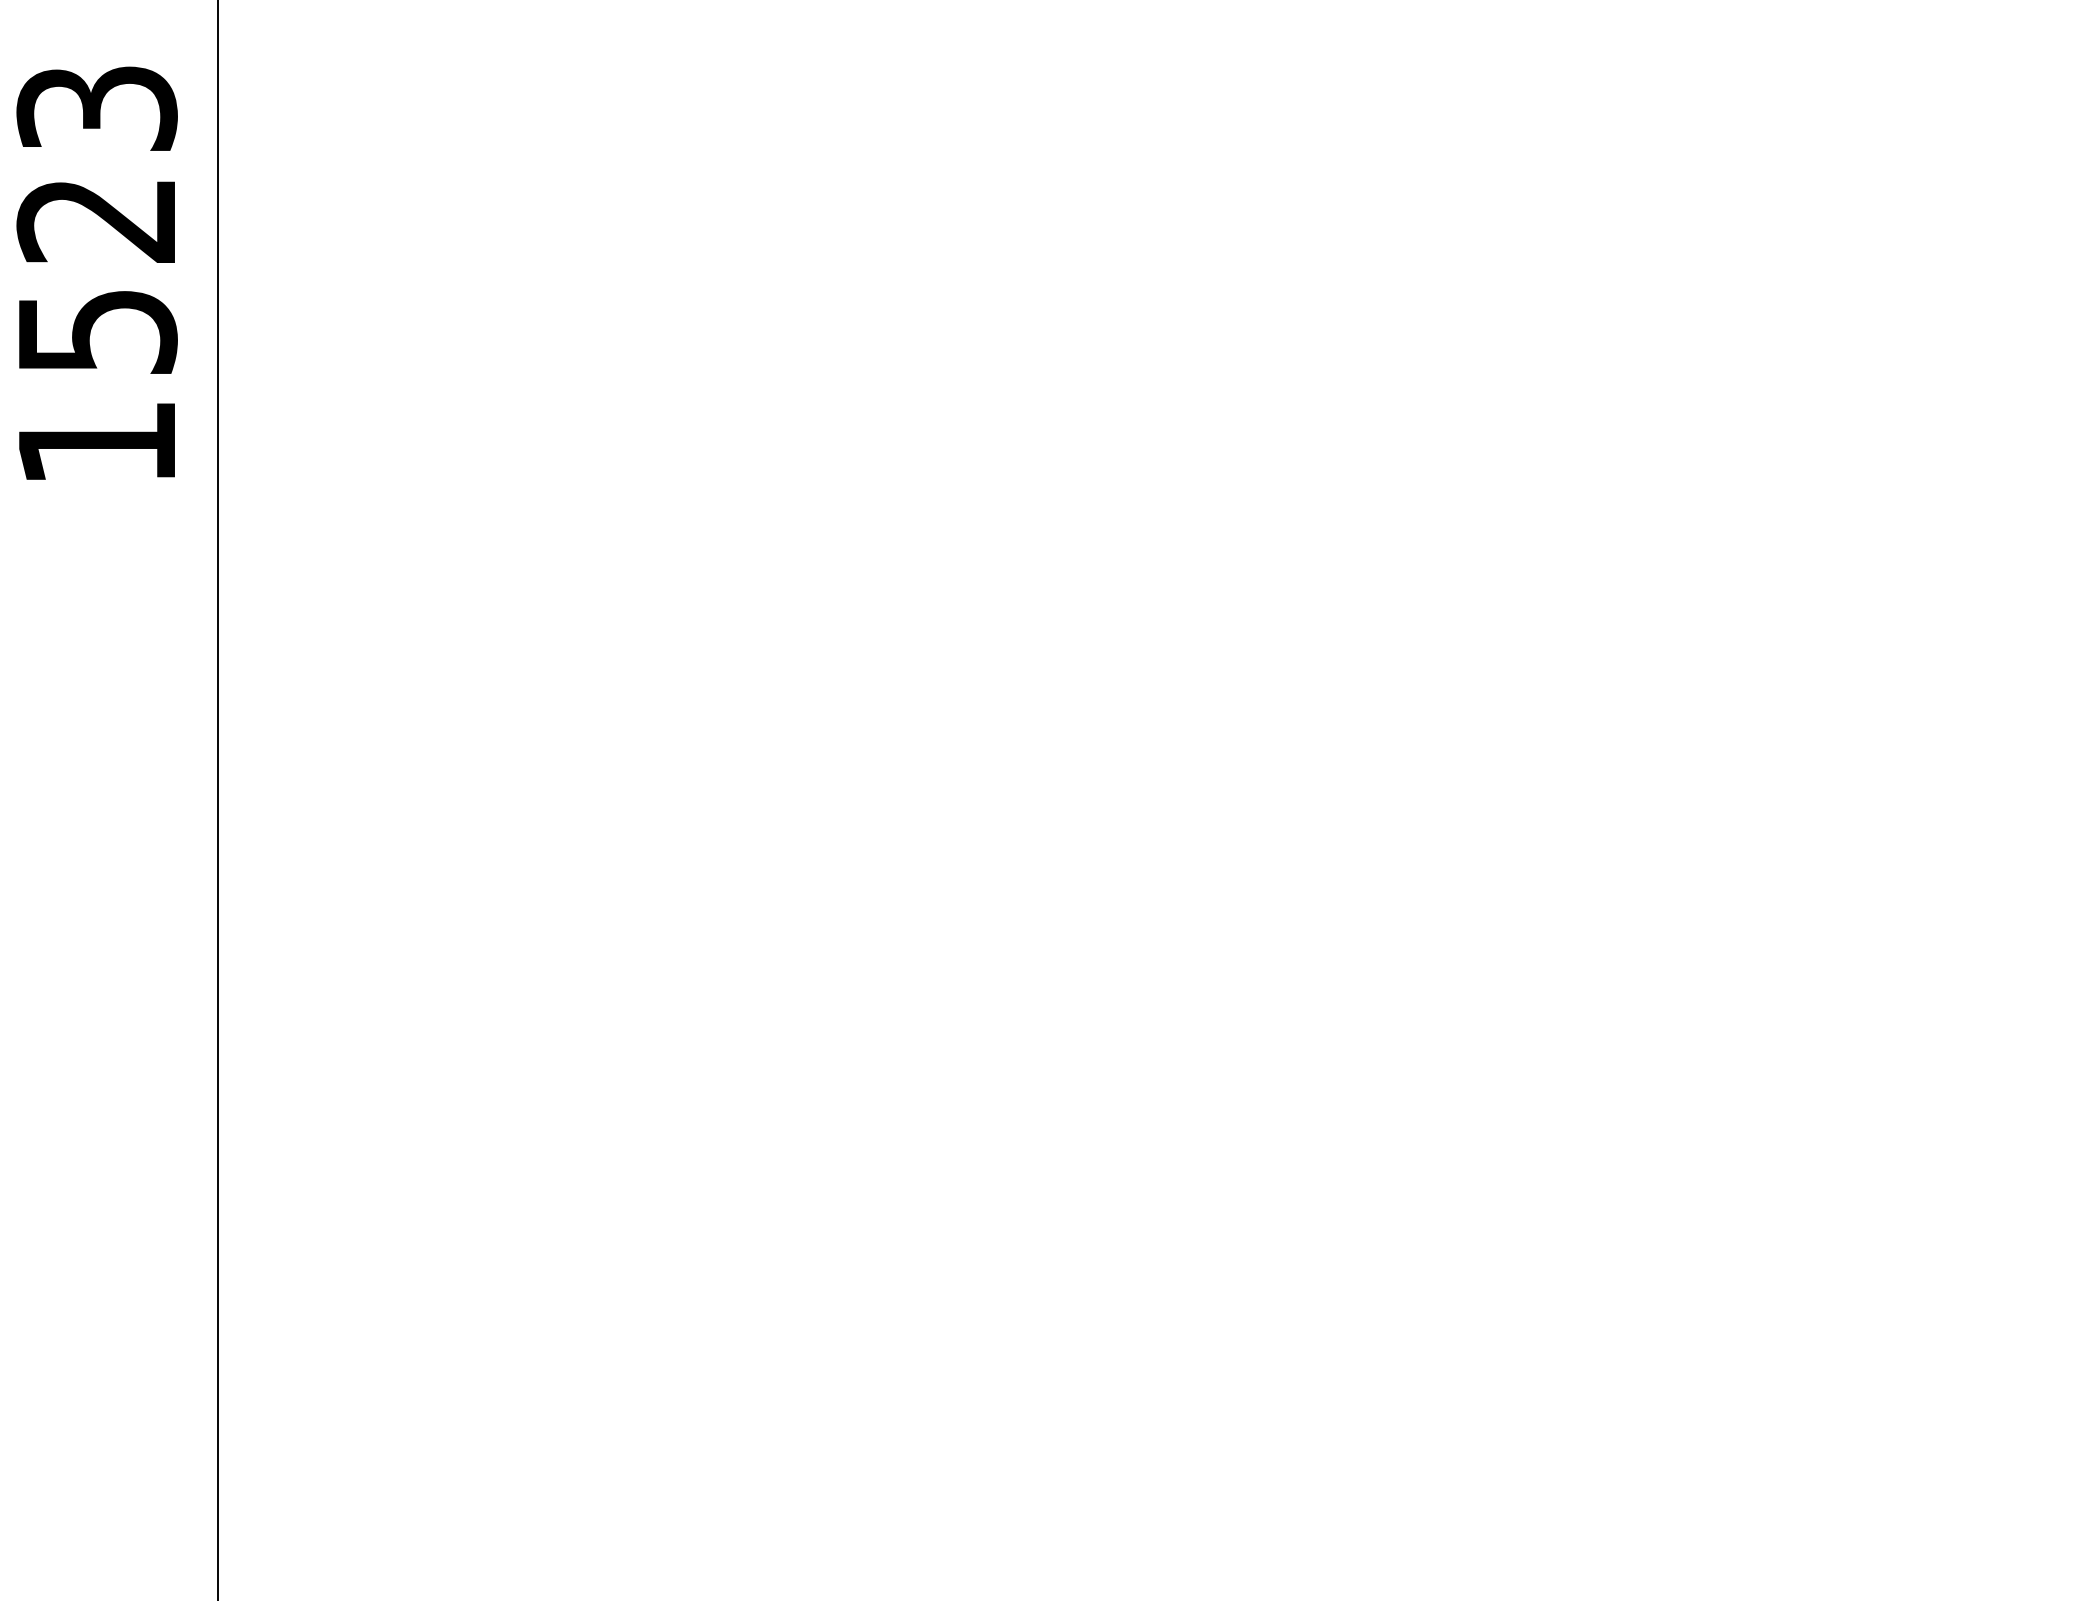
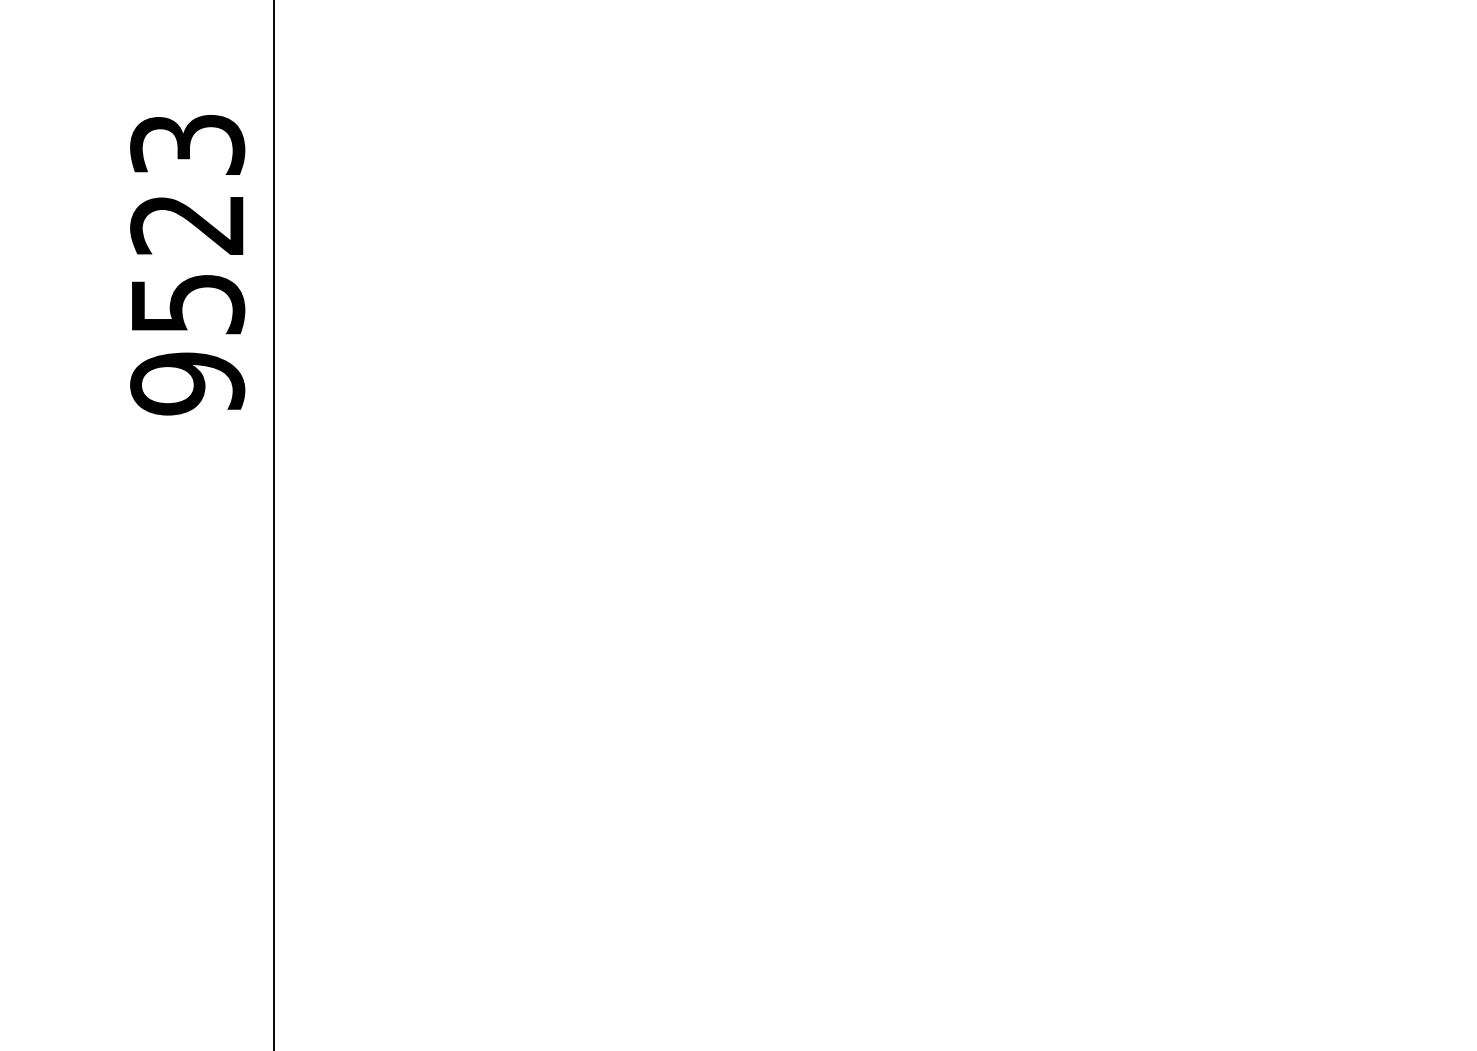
text: (96, 443) -> (187, 383), 1523 -> 9523

